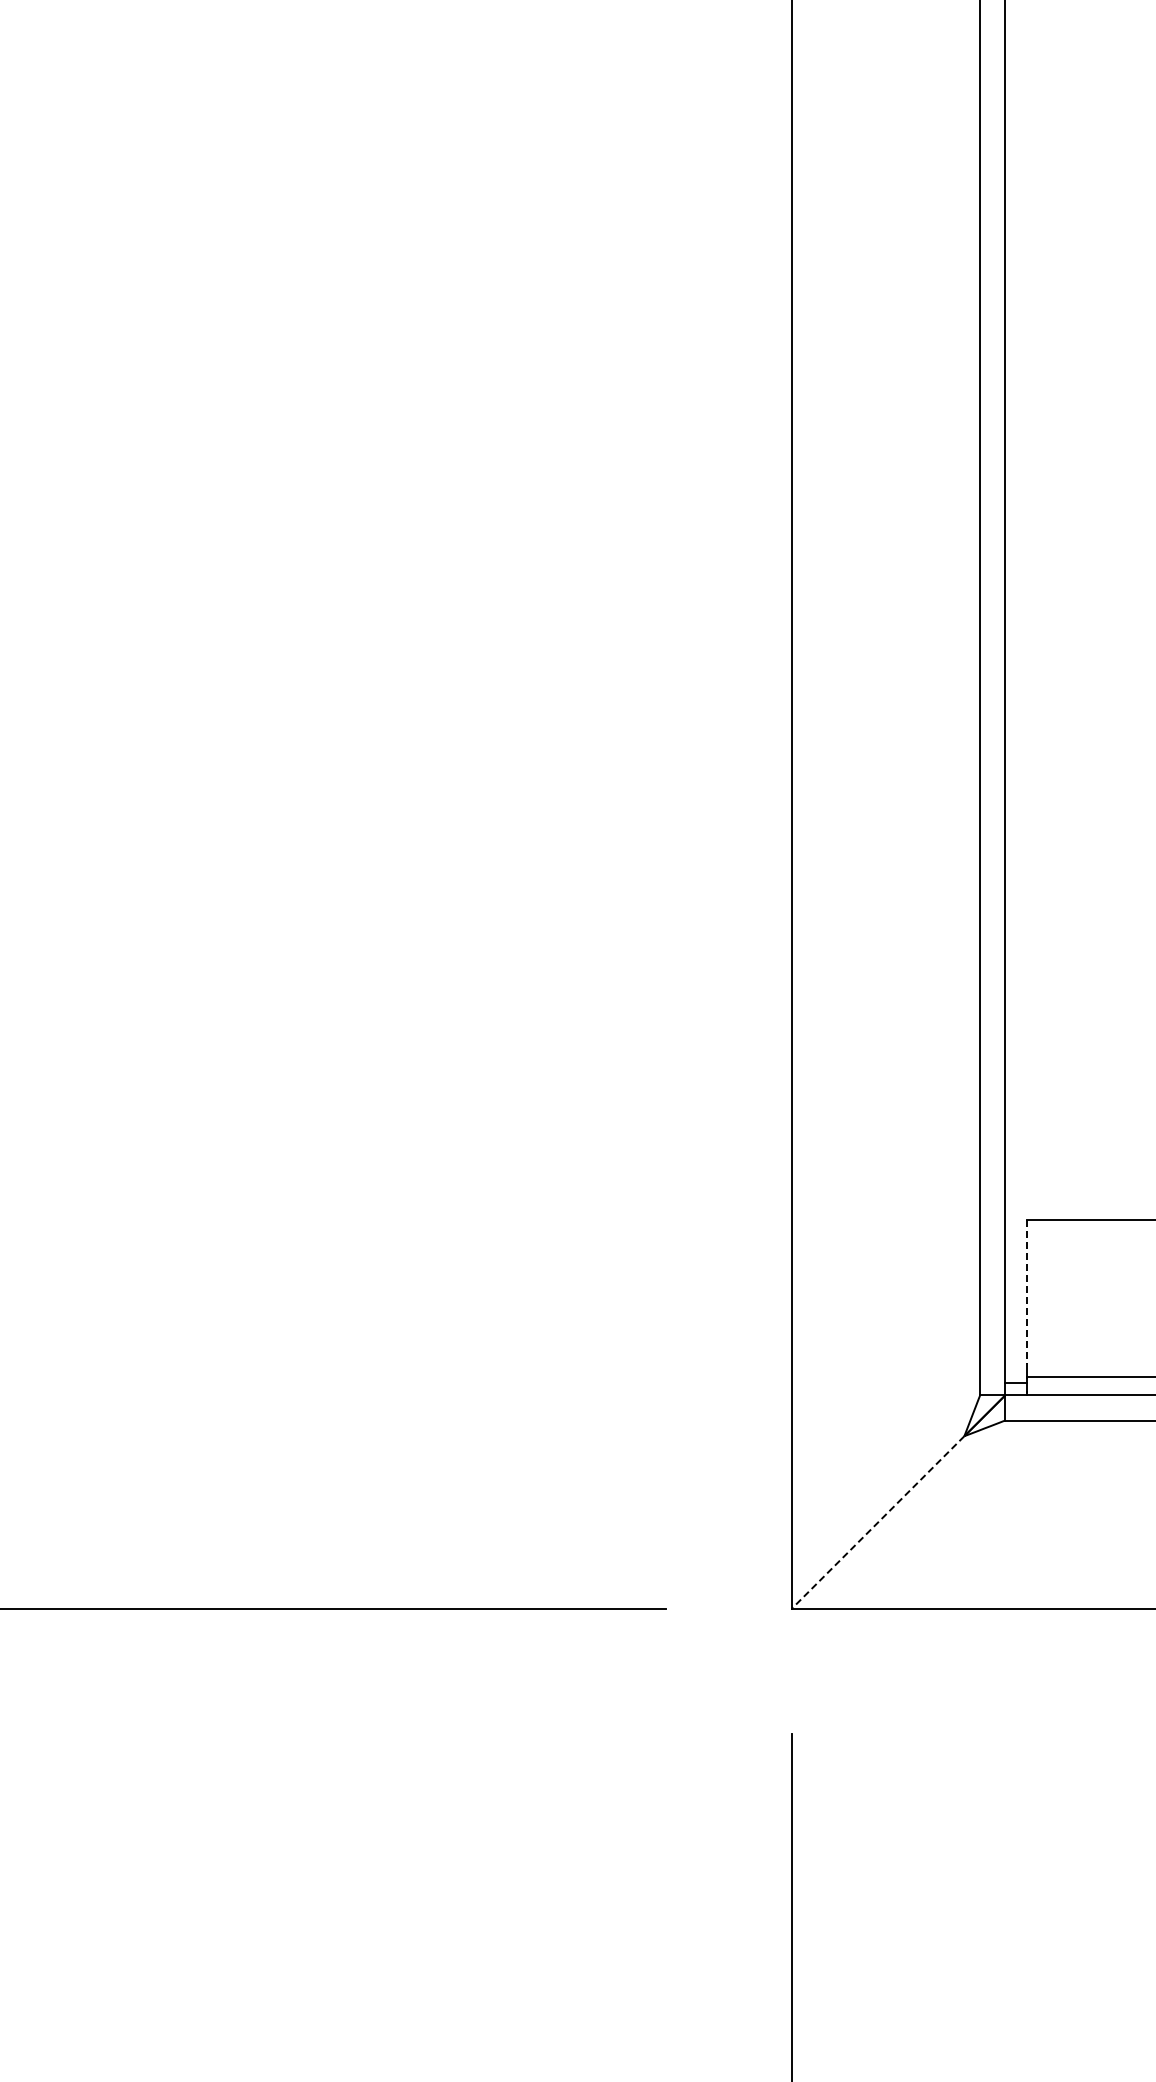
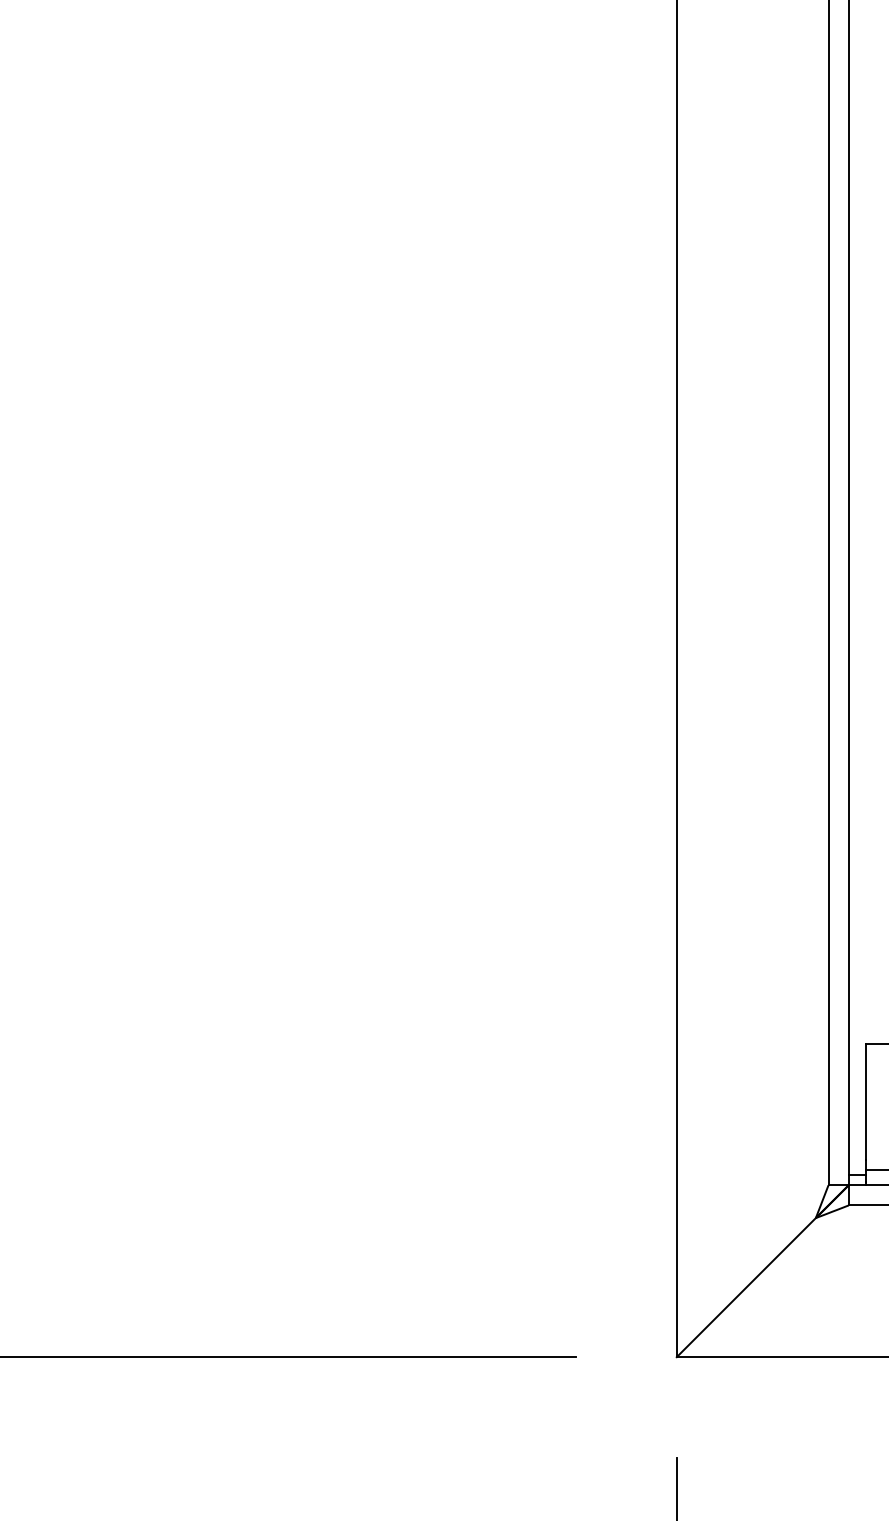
line: (1027, 1292) -> (866, 1102), dashed -> solid
line: (877, 1522) -> (745, 1287), dashed -> solid

